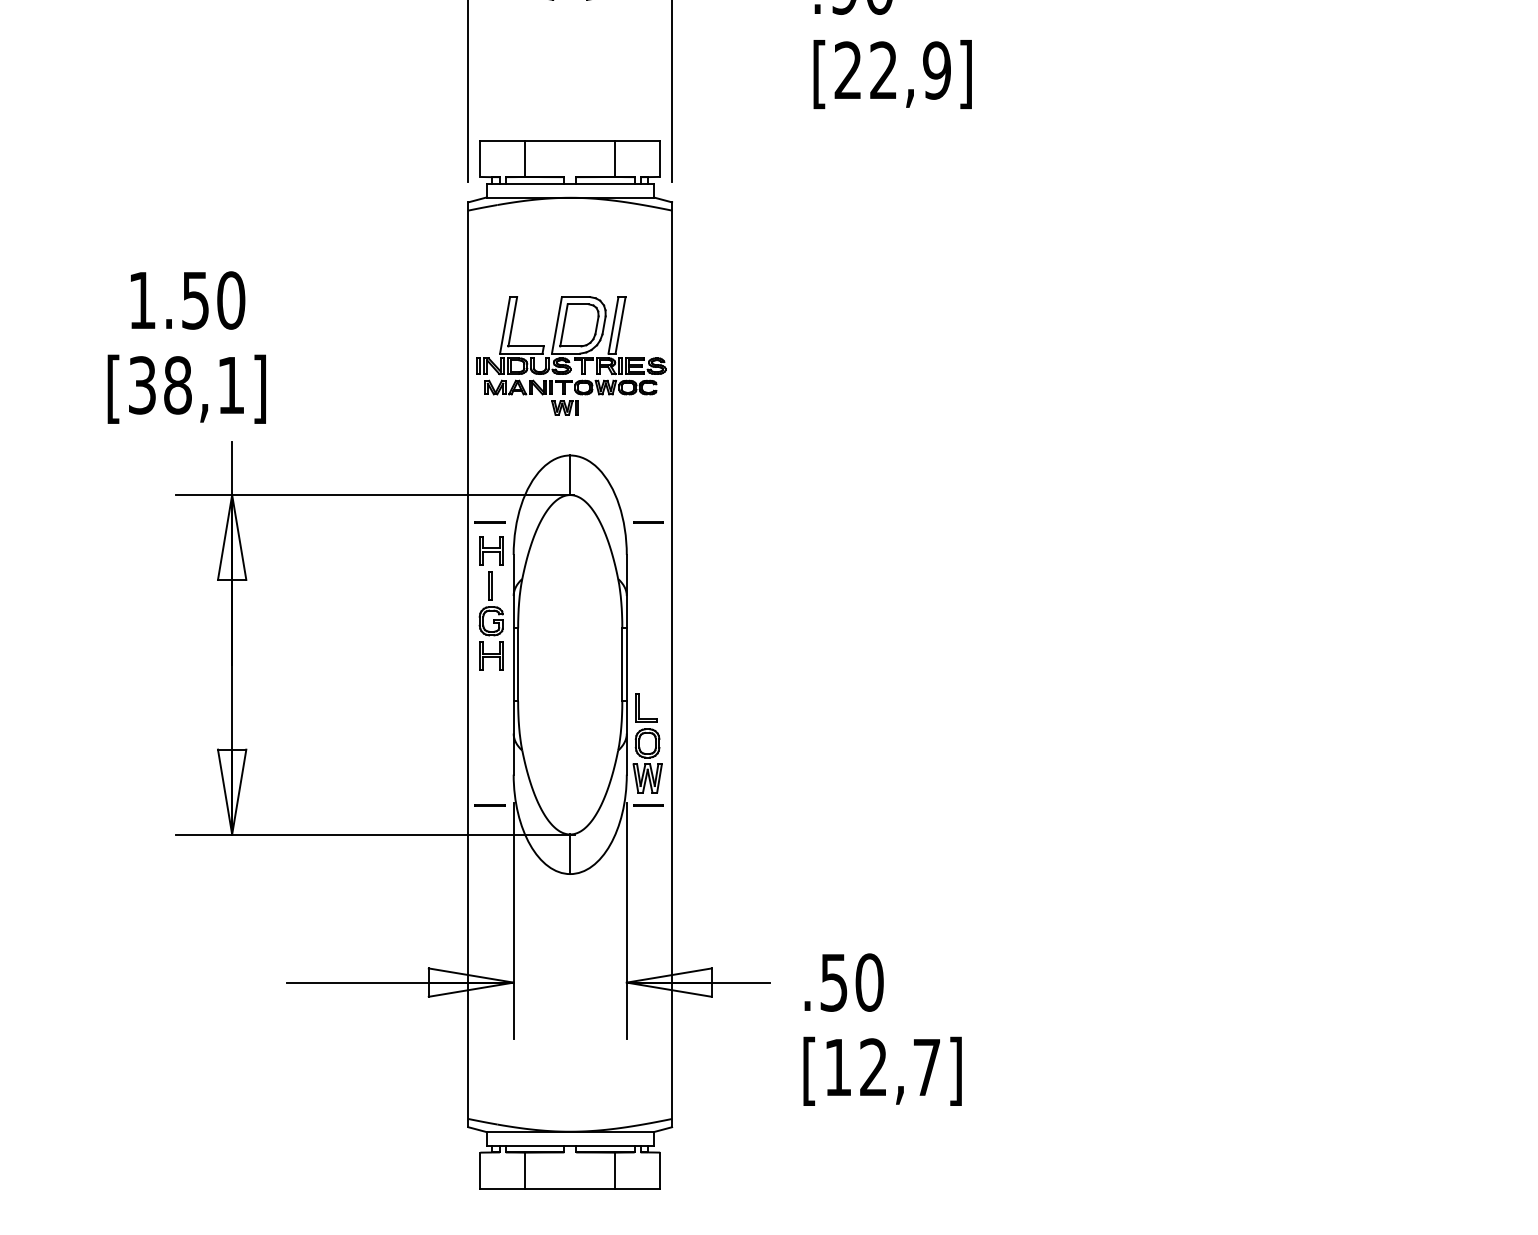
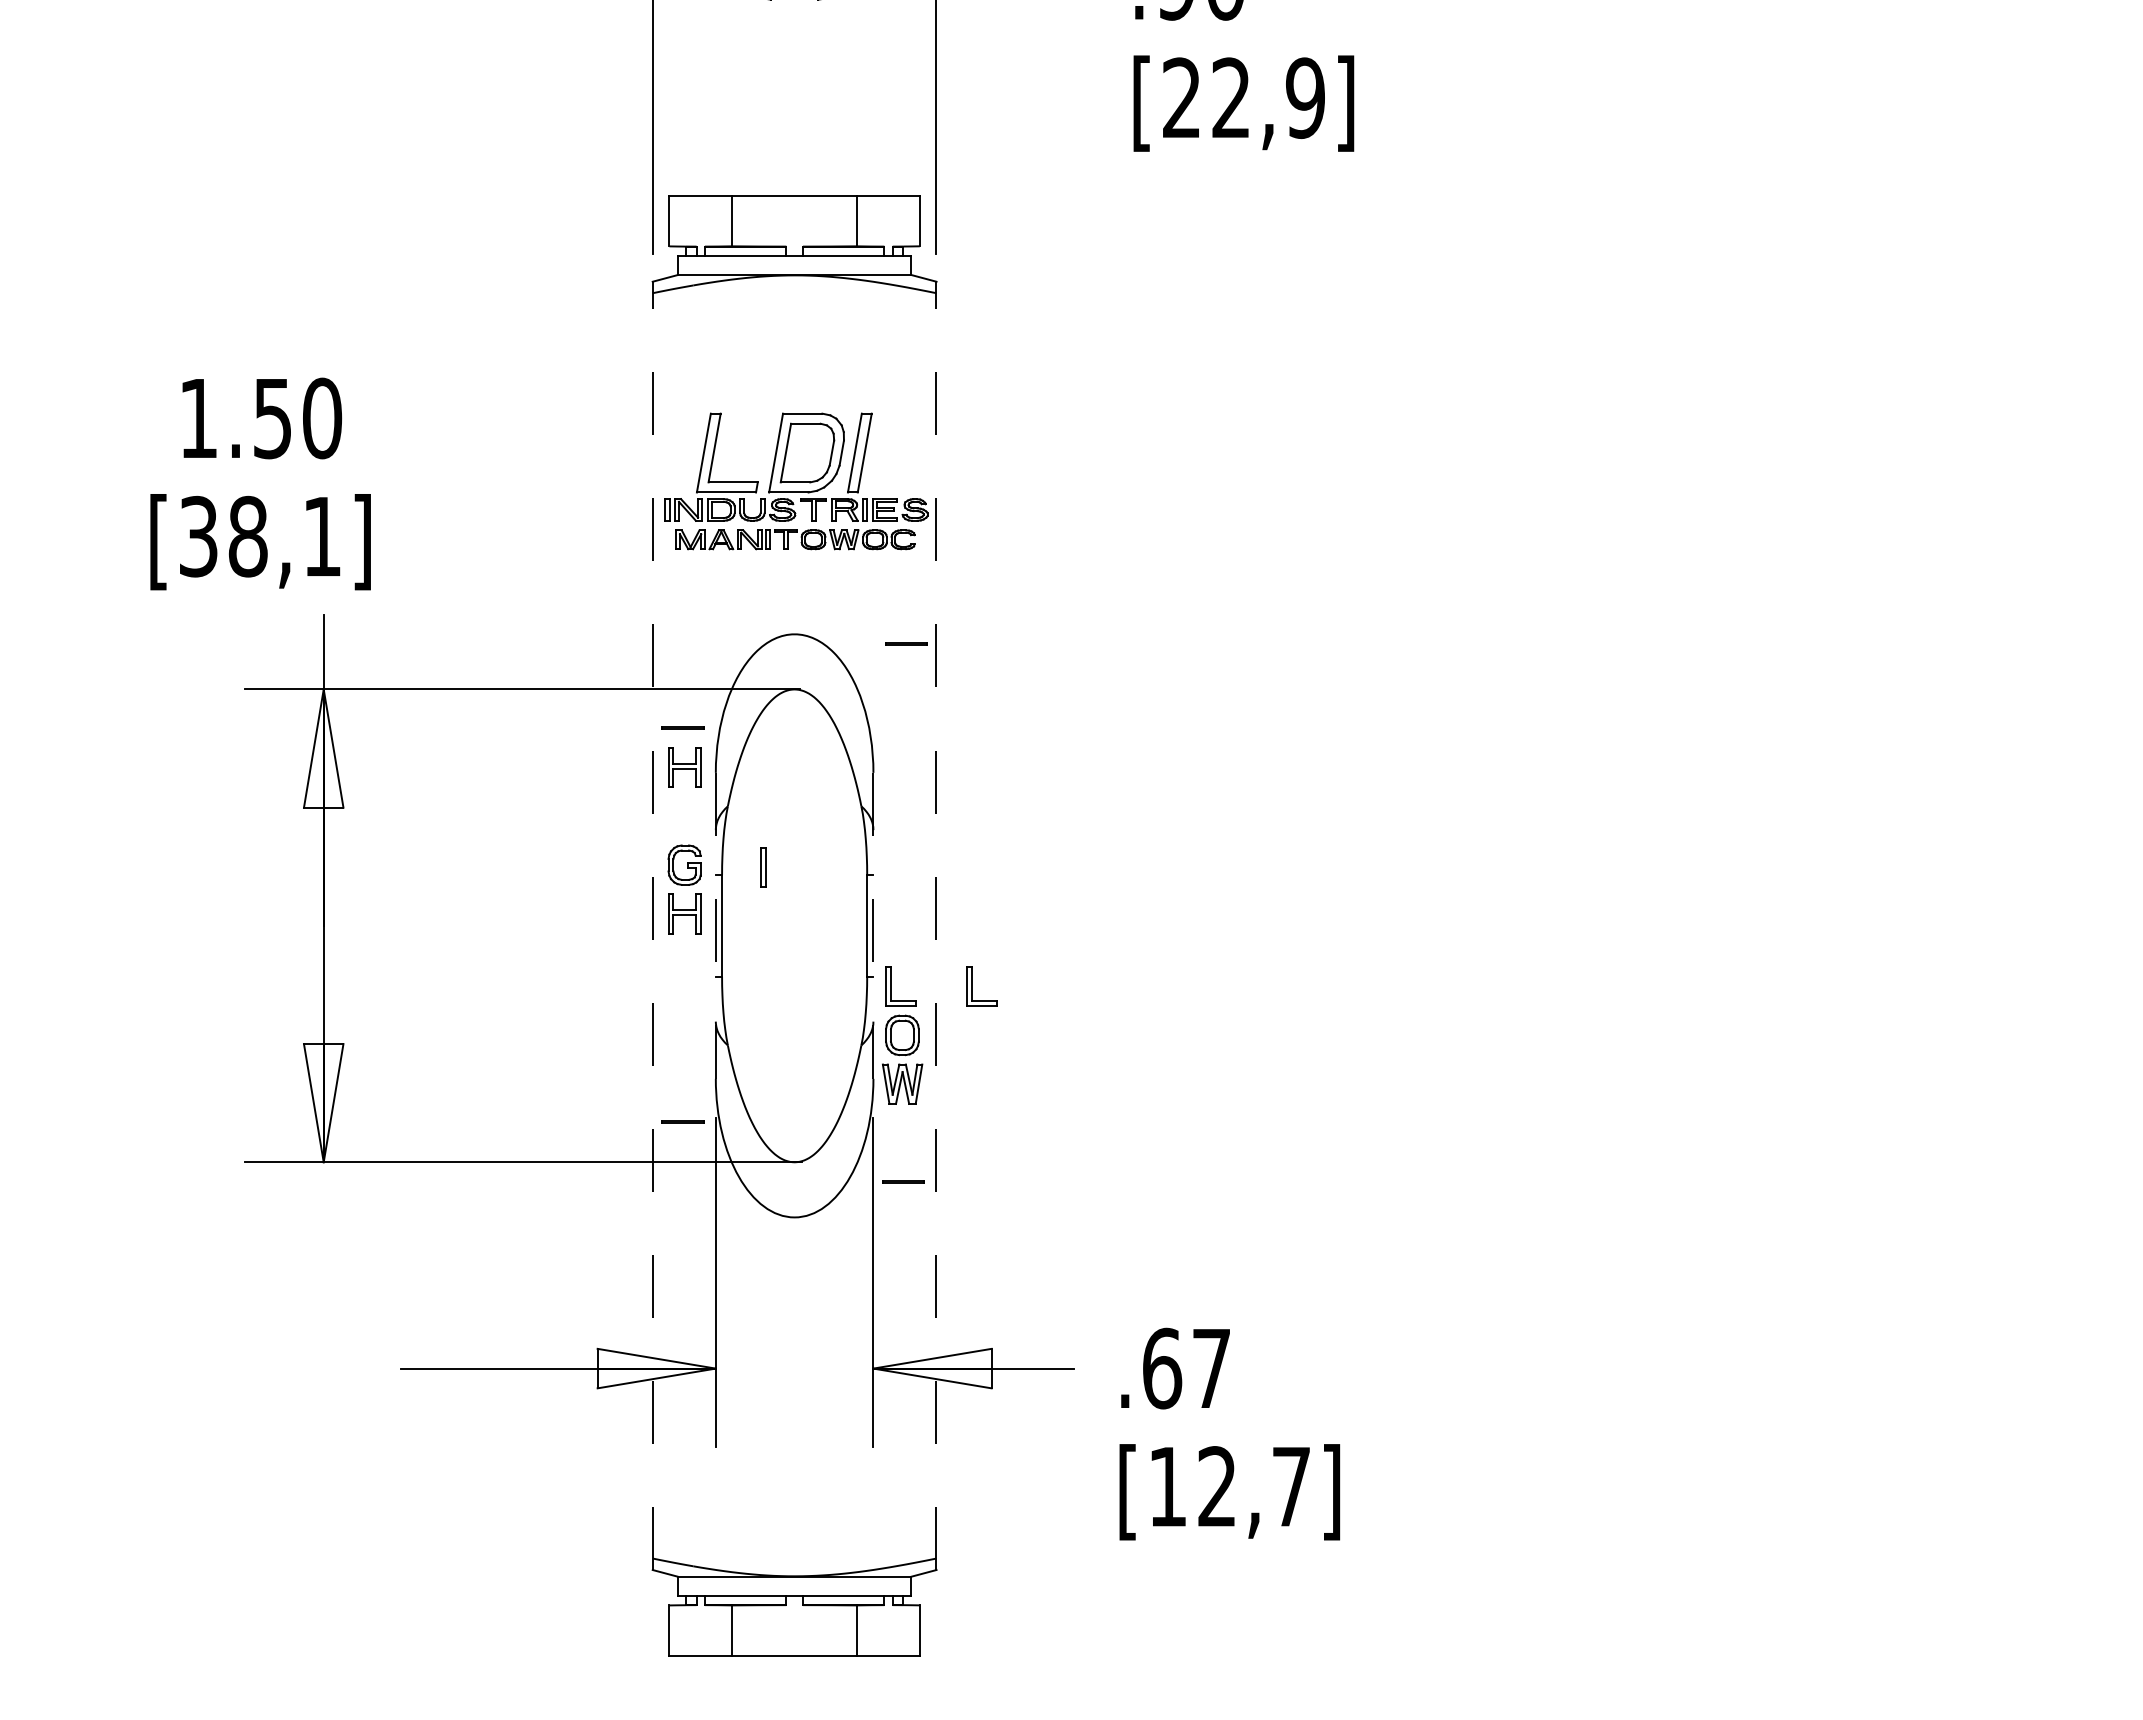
part: (565, 407) -> (787, 567), removed
line: (570, 474) -> (794, 661), removed
line: (648, 522) -> (906, 643), moved
part: (490, 586) -> (763, 867), moved
line: (468, 664) -> (652, 925), solid -> dashed
line: (513, 664) -> (715, 925), solid -> dashed
line: (626, 664) -> (873, 925), solid -> dashed
line: (672, 664) -> (936, 925), solid -> dashed
part: (697, 708) -> (972, 986), added
line: (648, 805) -> (903, 1181), moved
line: (570, 854) -> (794, 1189), removed
text: (852, 982) -> (1187, 1368), .50 -> .67

